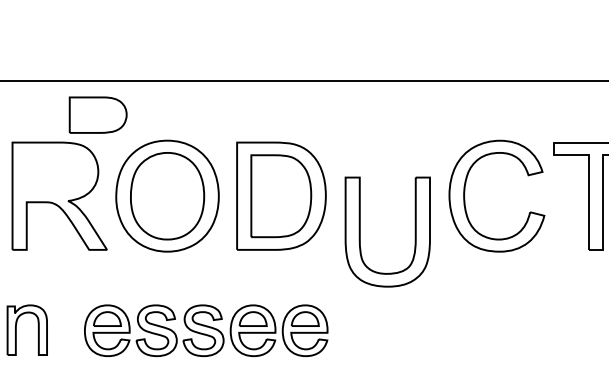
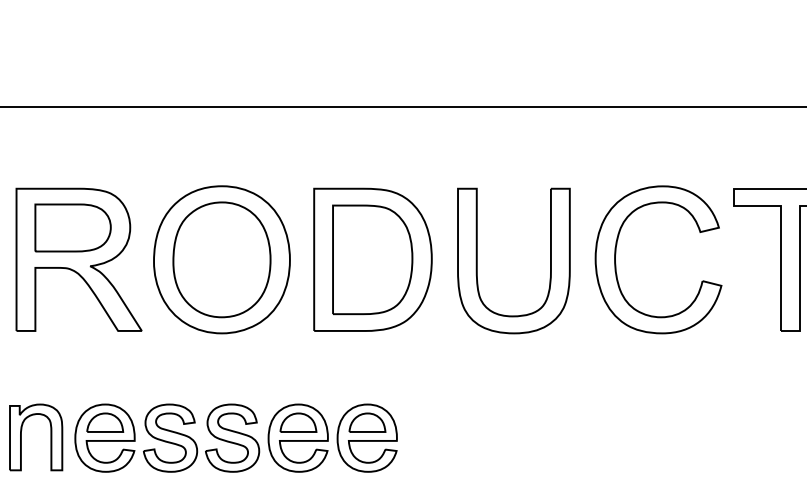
part: (97, 114) -> (72, 227), moved
part: (360, 231) -> (477, 260), moved
part: (206, 330) -> (236, 437), moved

